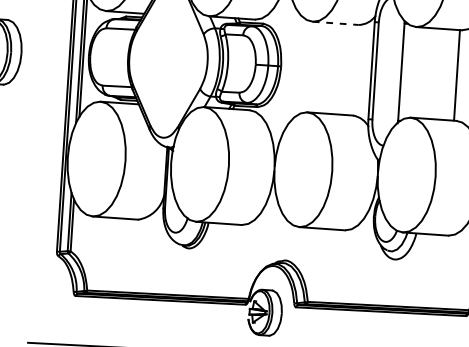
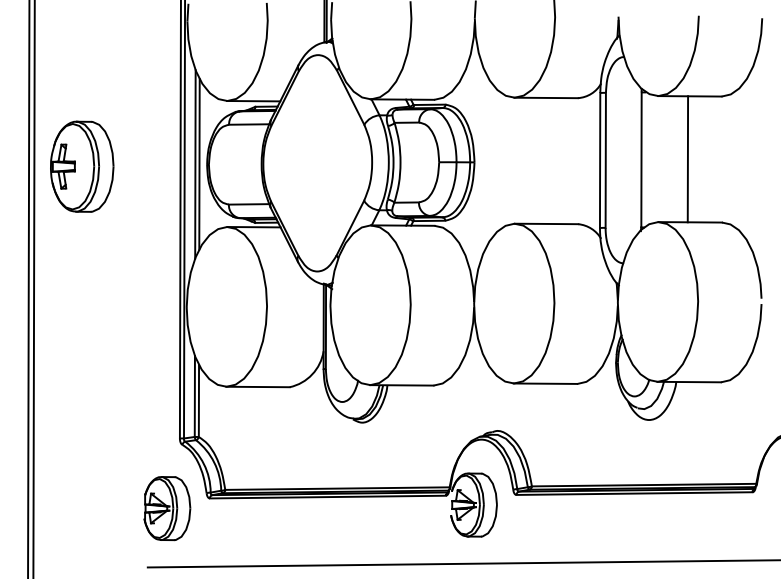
line: (335, 23) -> (546, 97), dashed -> solid
line: (456, 75) -> (687, 159), moved
part: (44, 301) -> (167, 508), added

